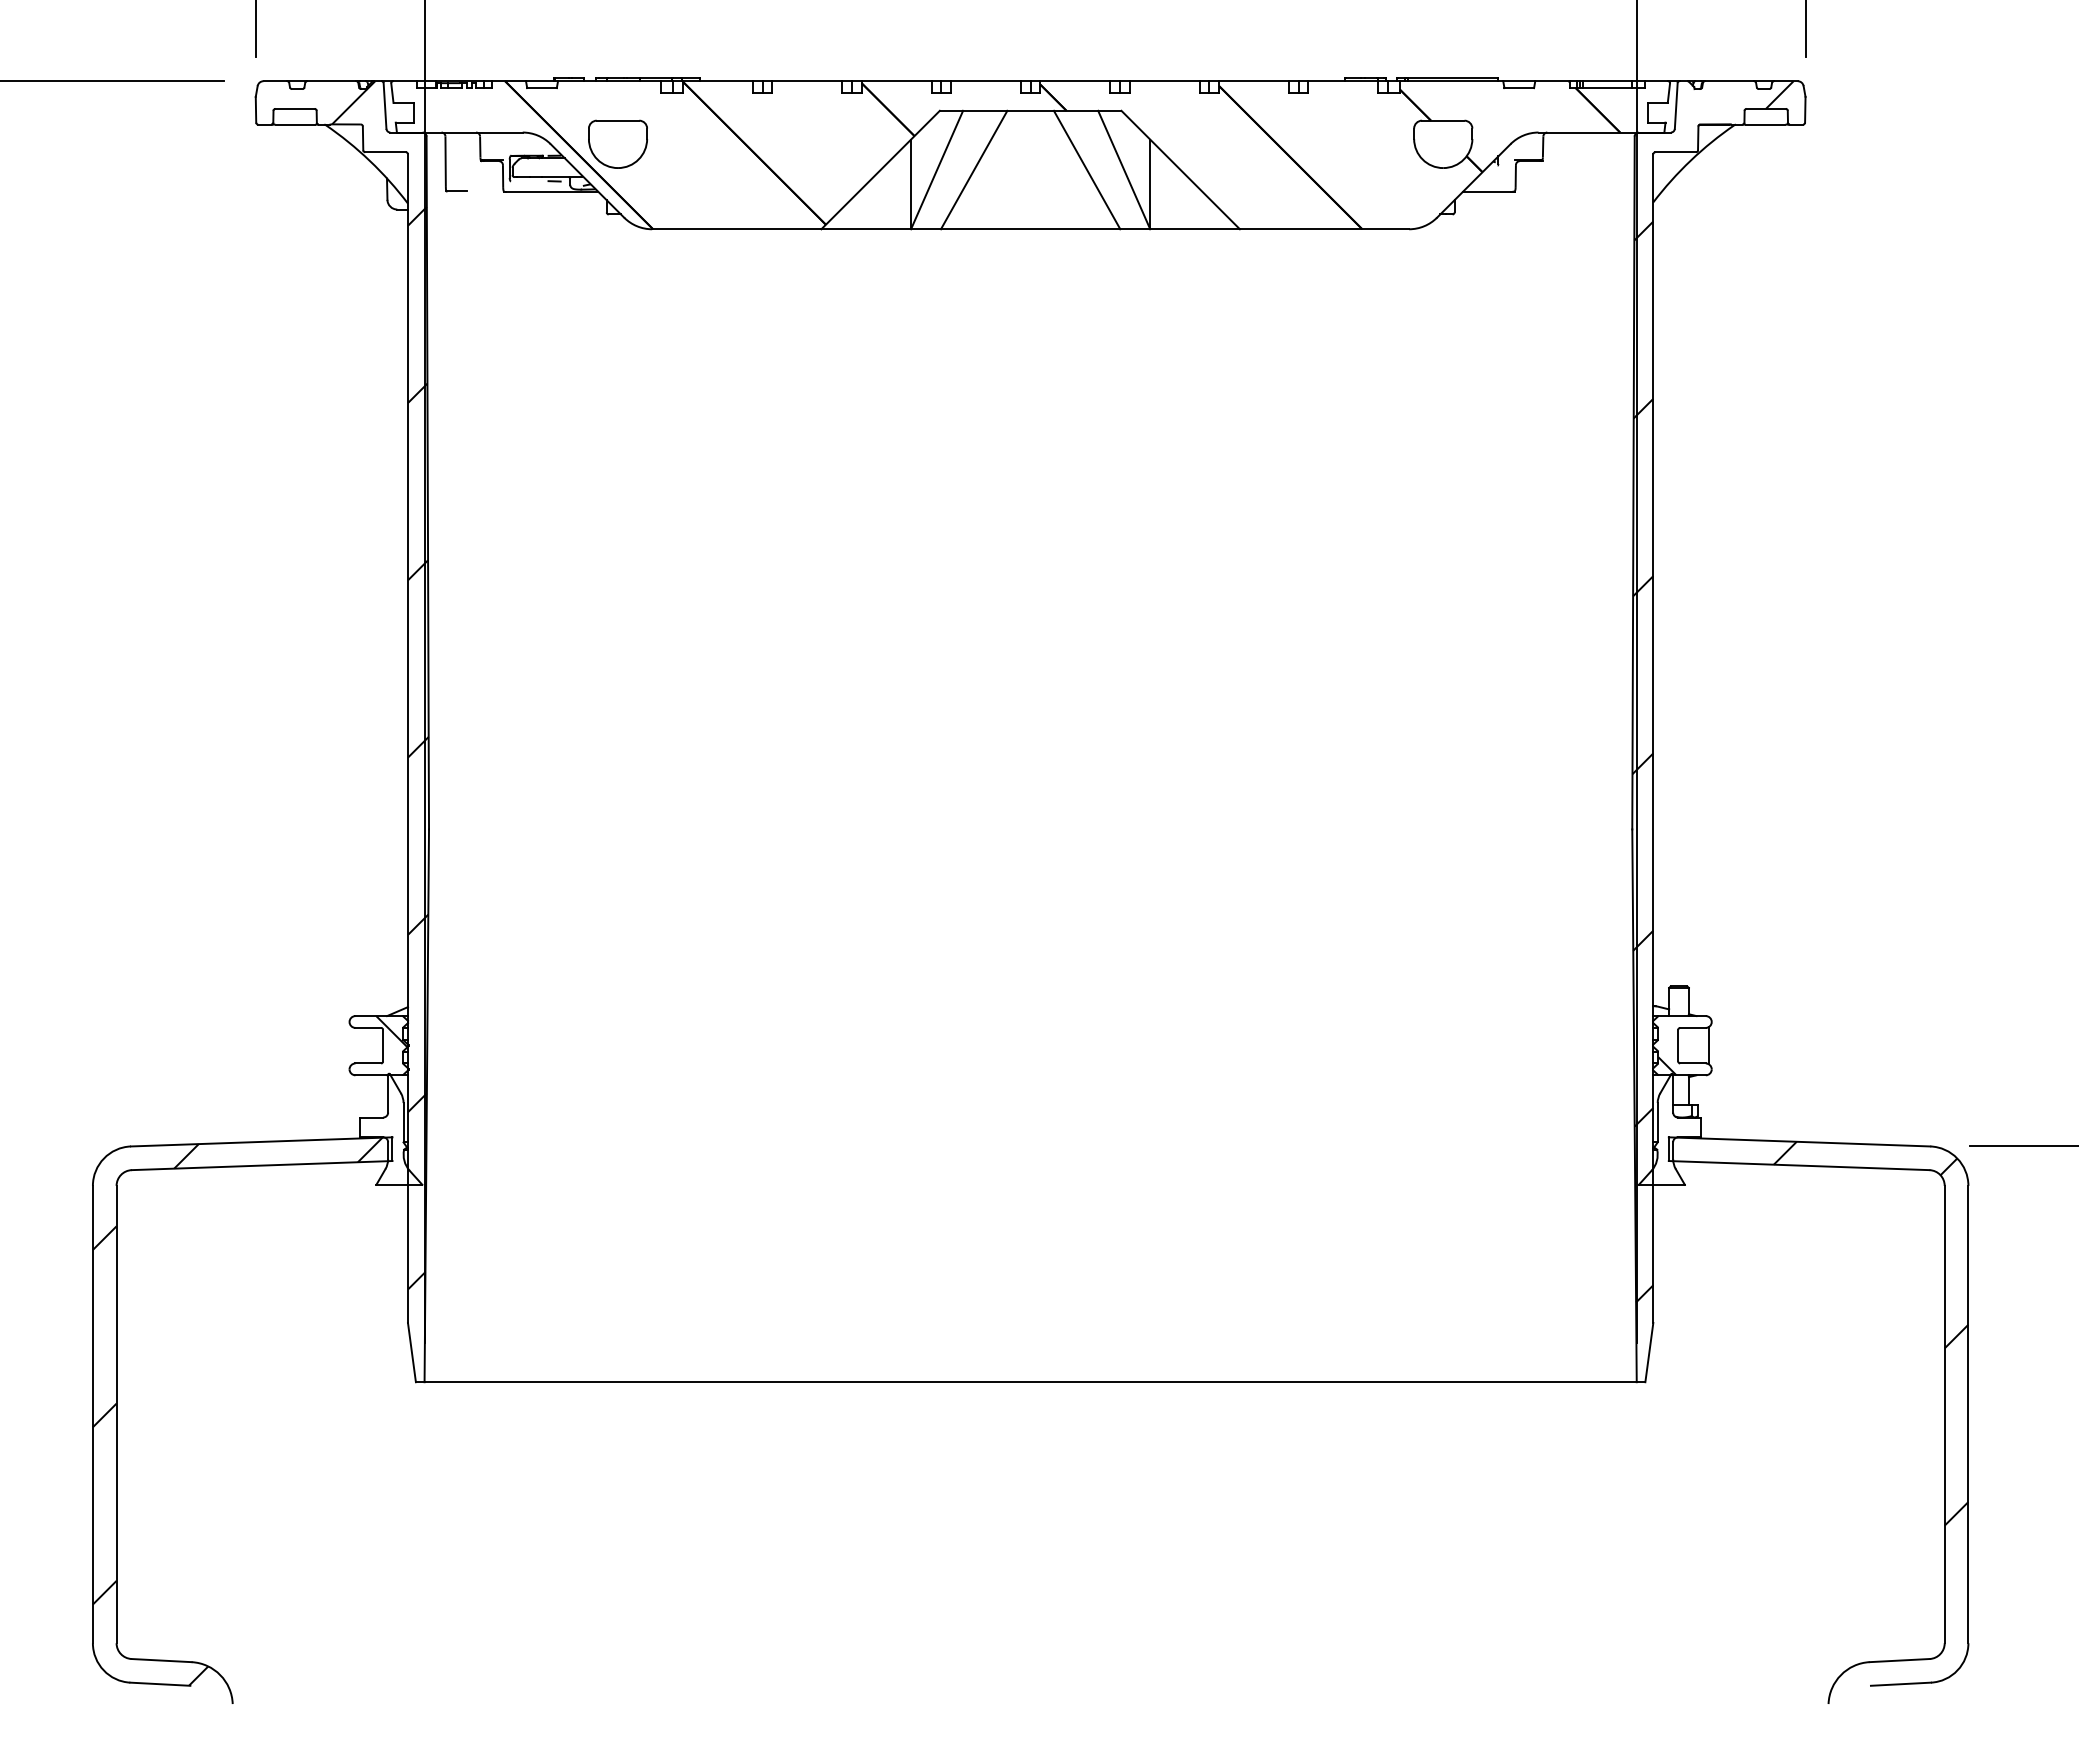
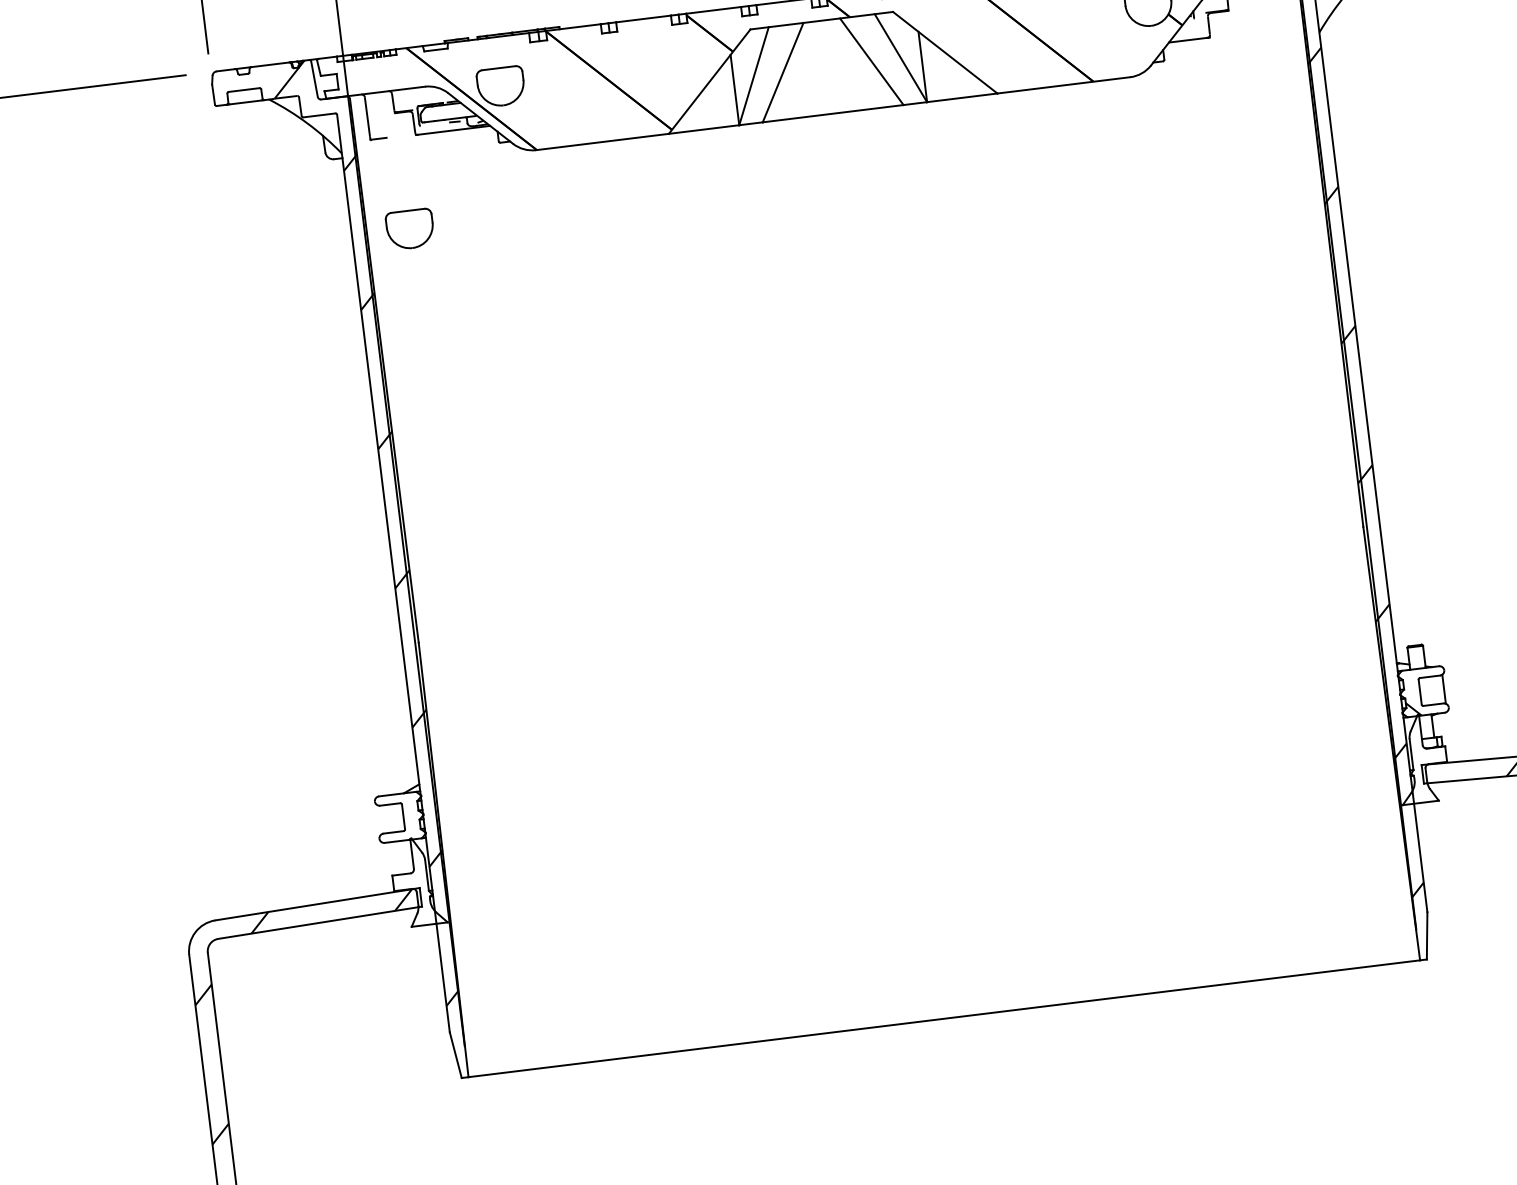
part: (481, 308) -> (409, 228), added
hatch: (391, 1031) -> (408, 805), removed

